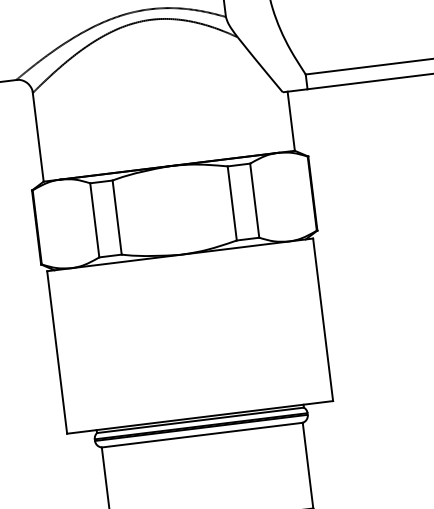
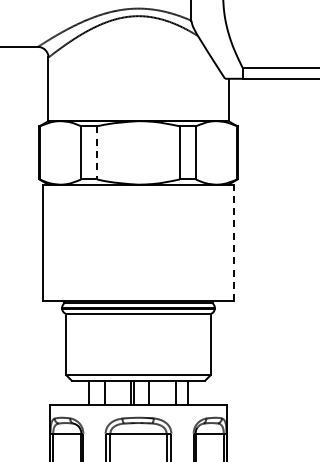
line: (117, 216) -> (97, 152), solid -> dashed
line: (322, 319) -> (233, 242), solid -> dashed

